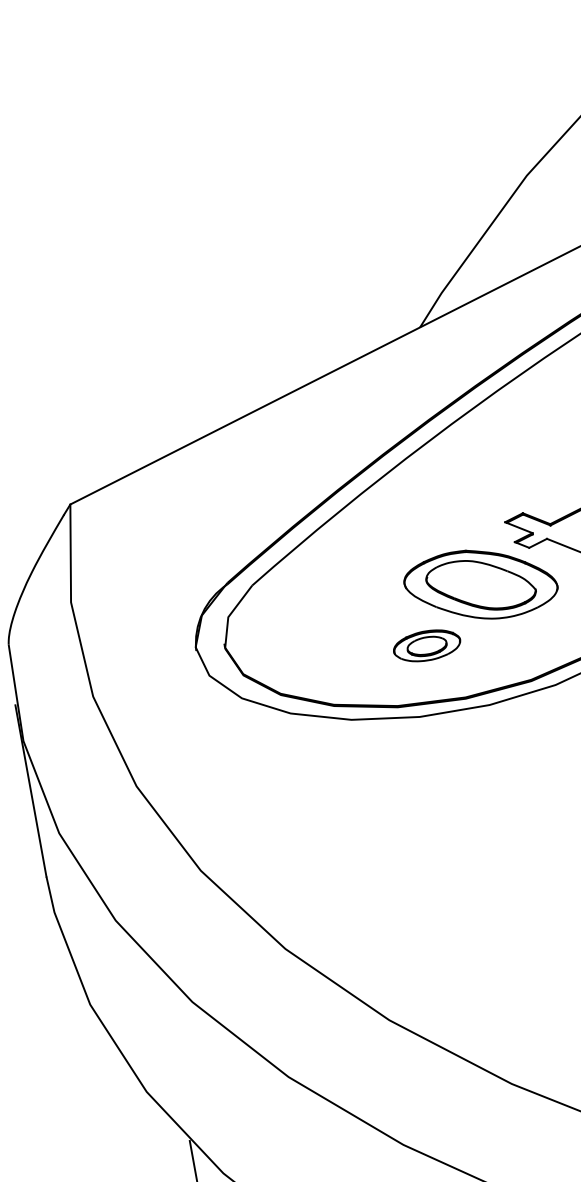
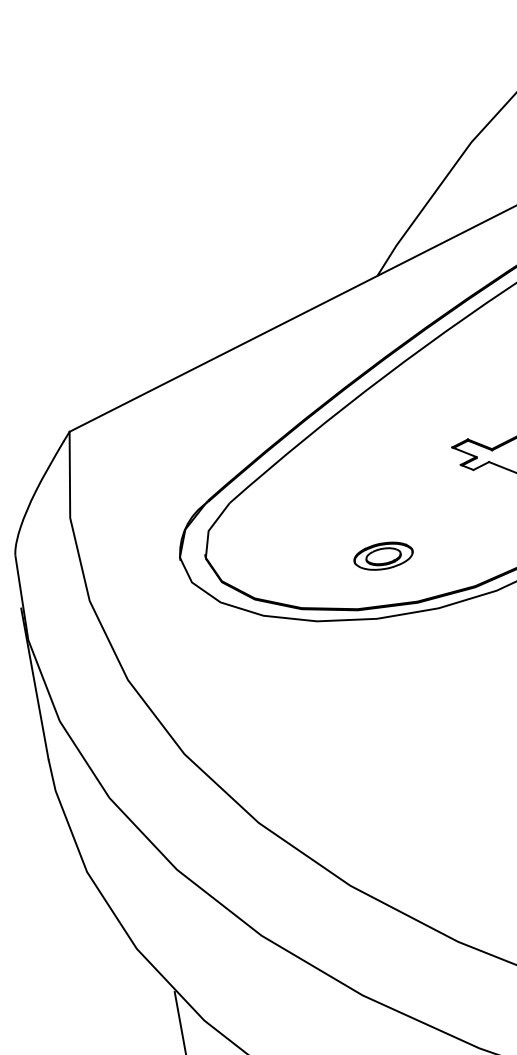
part: (480, 584) -> (430, 502), removed

